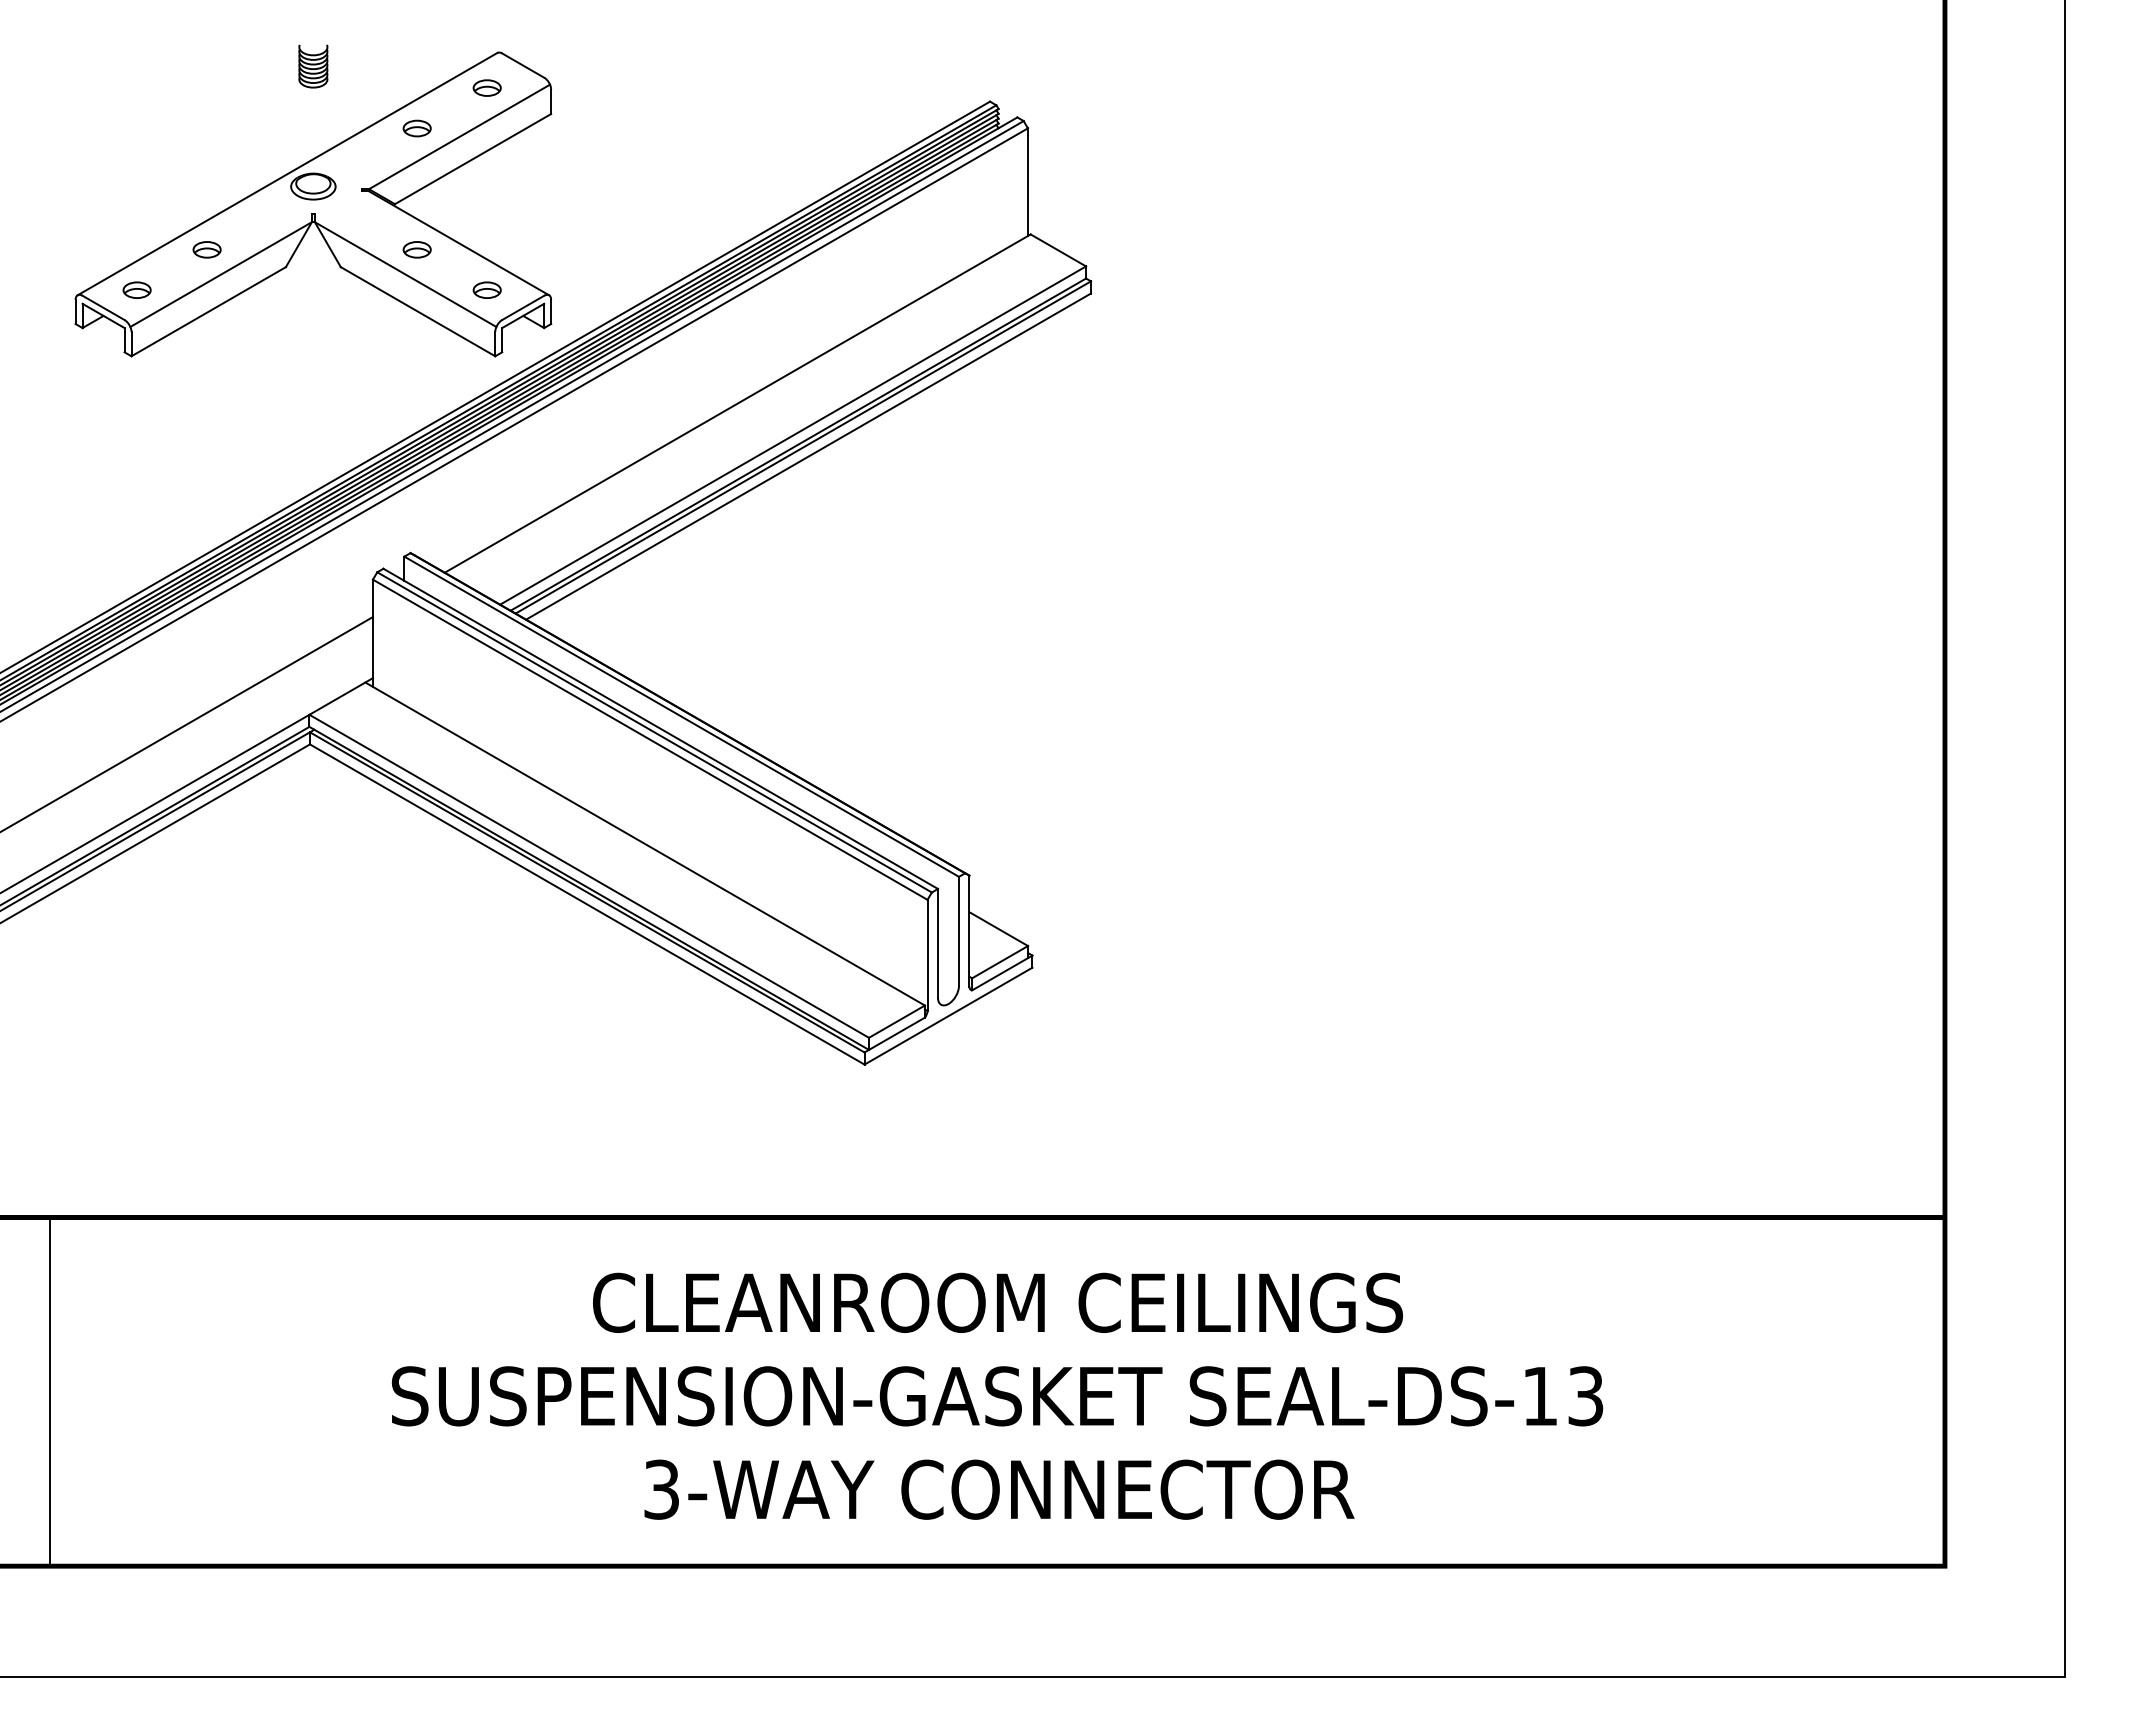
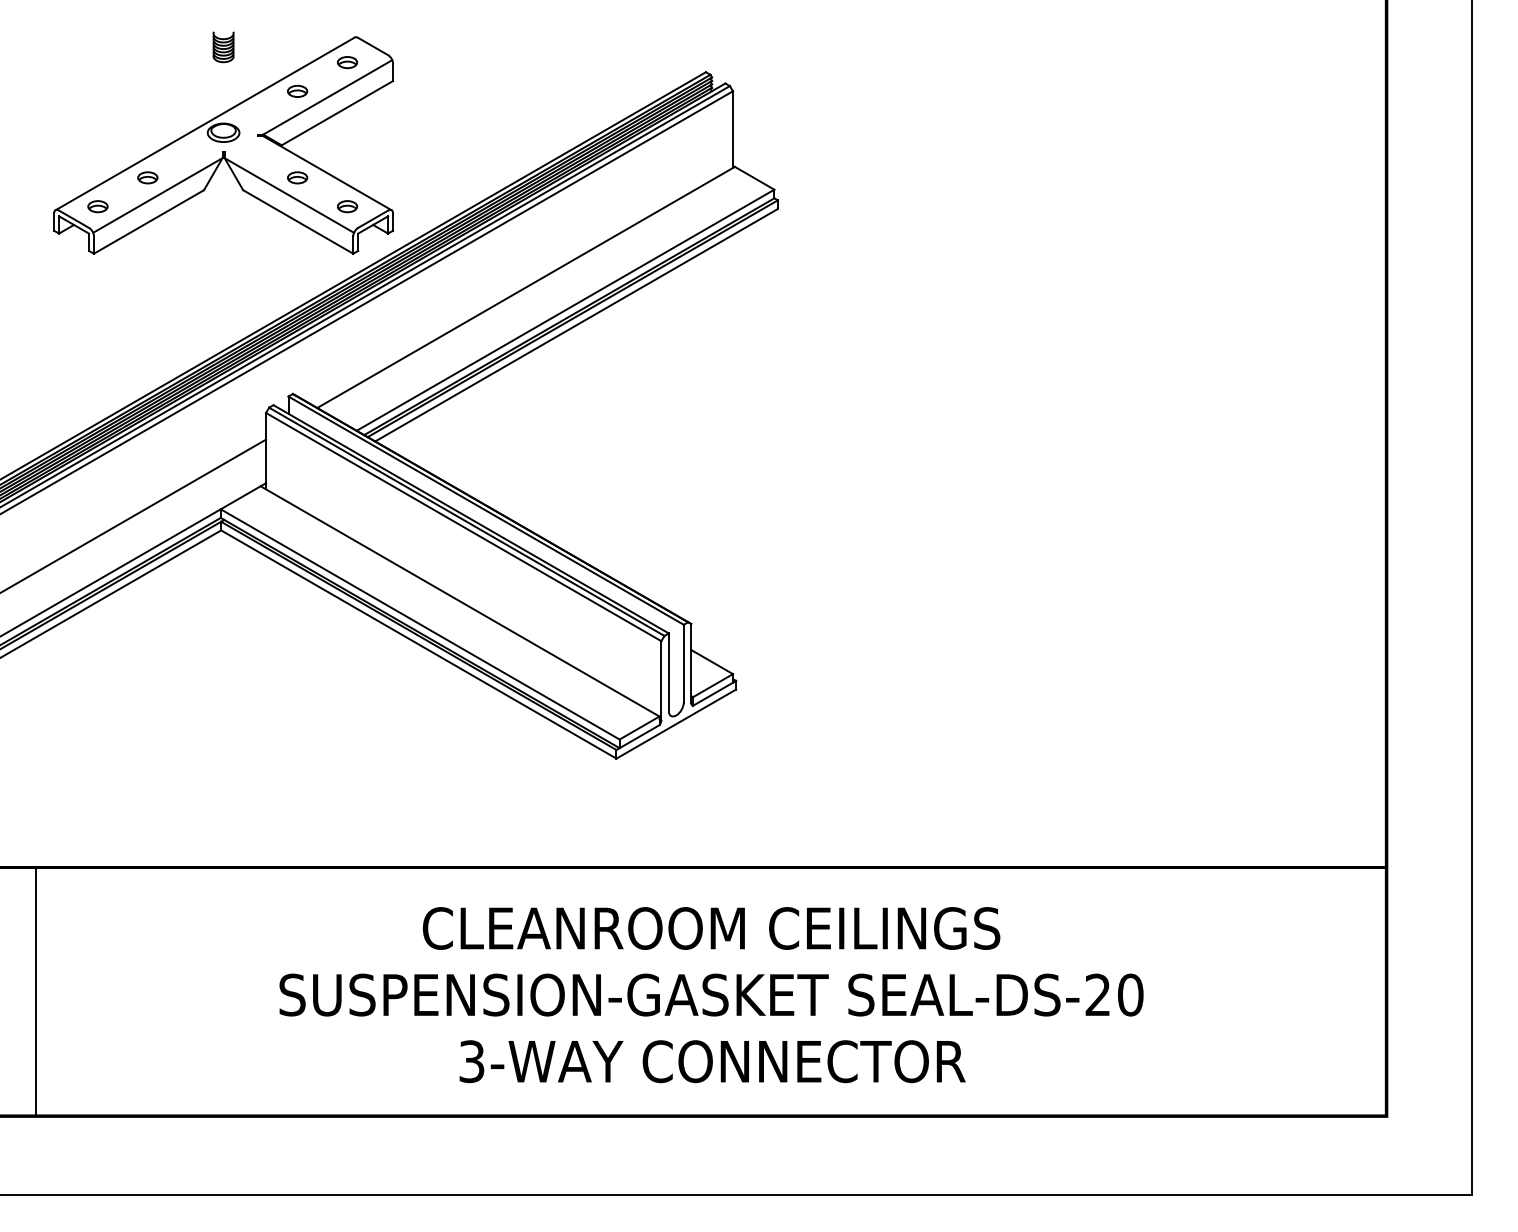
text: (1563, 1396) -> (1114, 995), SEAL-DS-13 -> SEAL-DS-20

